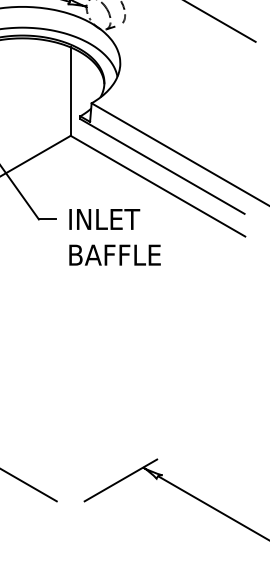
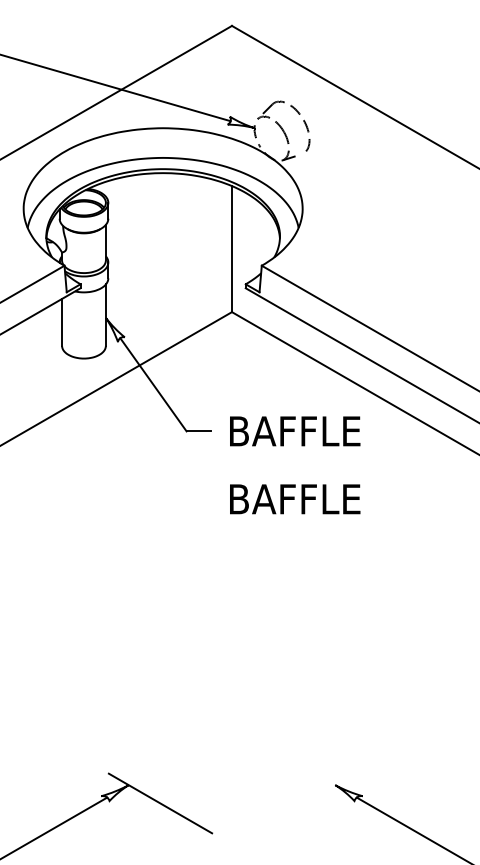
text: (115, 219) -> (296, 431), INLET -> BAFFLE
text: (115, 255) -> (295, 499), moved
line: (120, 480) -> (303, 803), removed

